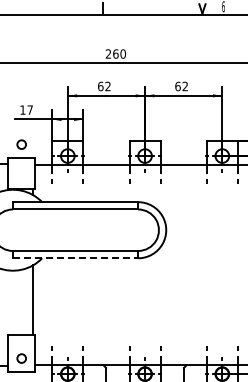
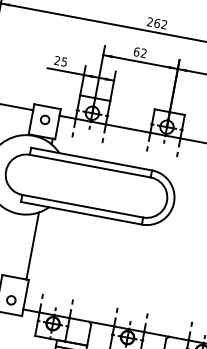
text: (123, 53) -> (164, 24), 260 -> 262
text: (26, 109) -> (60, 60), 17 -> 25
circle: (21, 144) -> (44, 119), moved
line: (75, 258) -> (81, 213), dashed -> solid

